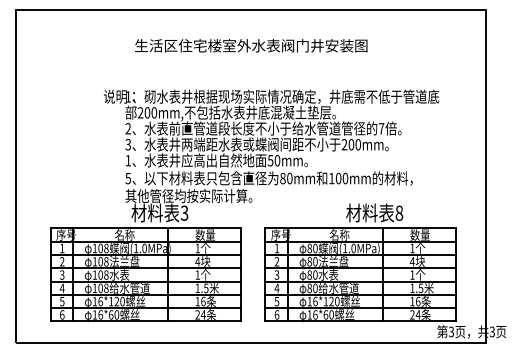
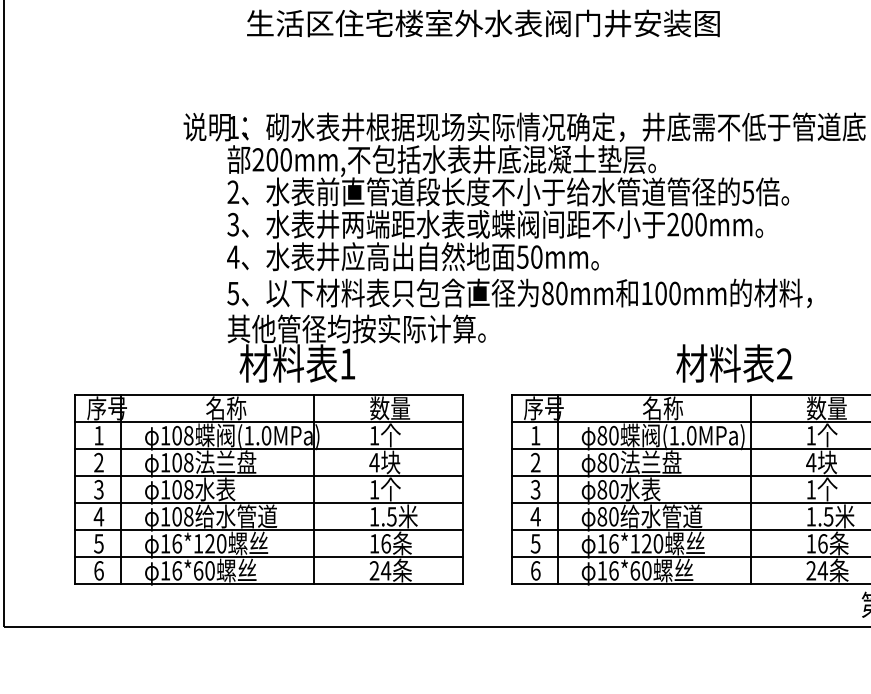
text: (381, 128) -> (748, 191), 7 -> 5
text: (128, 160) -> (233, 256), 1 -> 4
text: (184, 212) -> (347, 362), 3 -> 1
text: (399, 212) -> (784, 362), 8 -> 2

